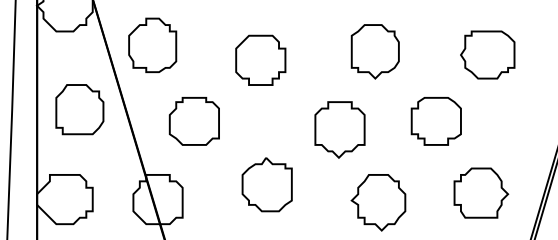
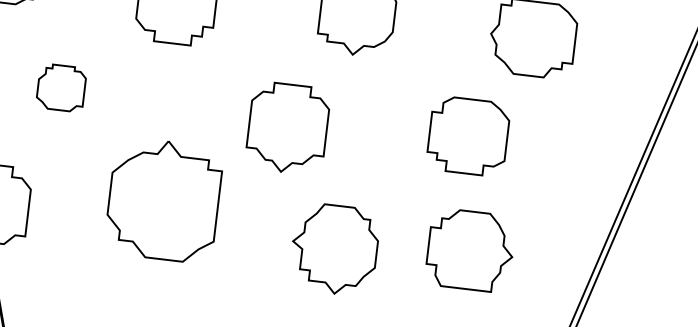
part: (193, 121) -> (60, 87), size x0.6
part: (435, 121) -> (467, 136), moved
part: (266, 184) -> (162, 200), size x1.4
part: (481, 192) -> (470, 249), moved

